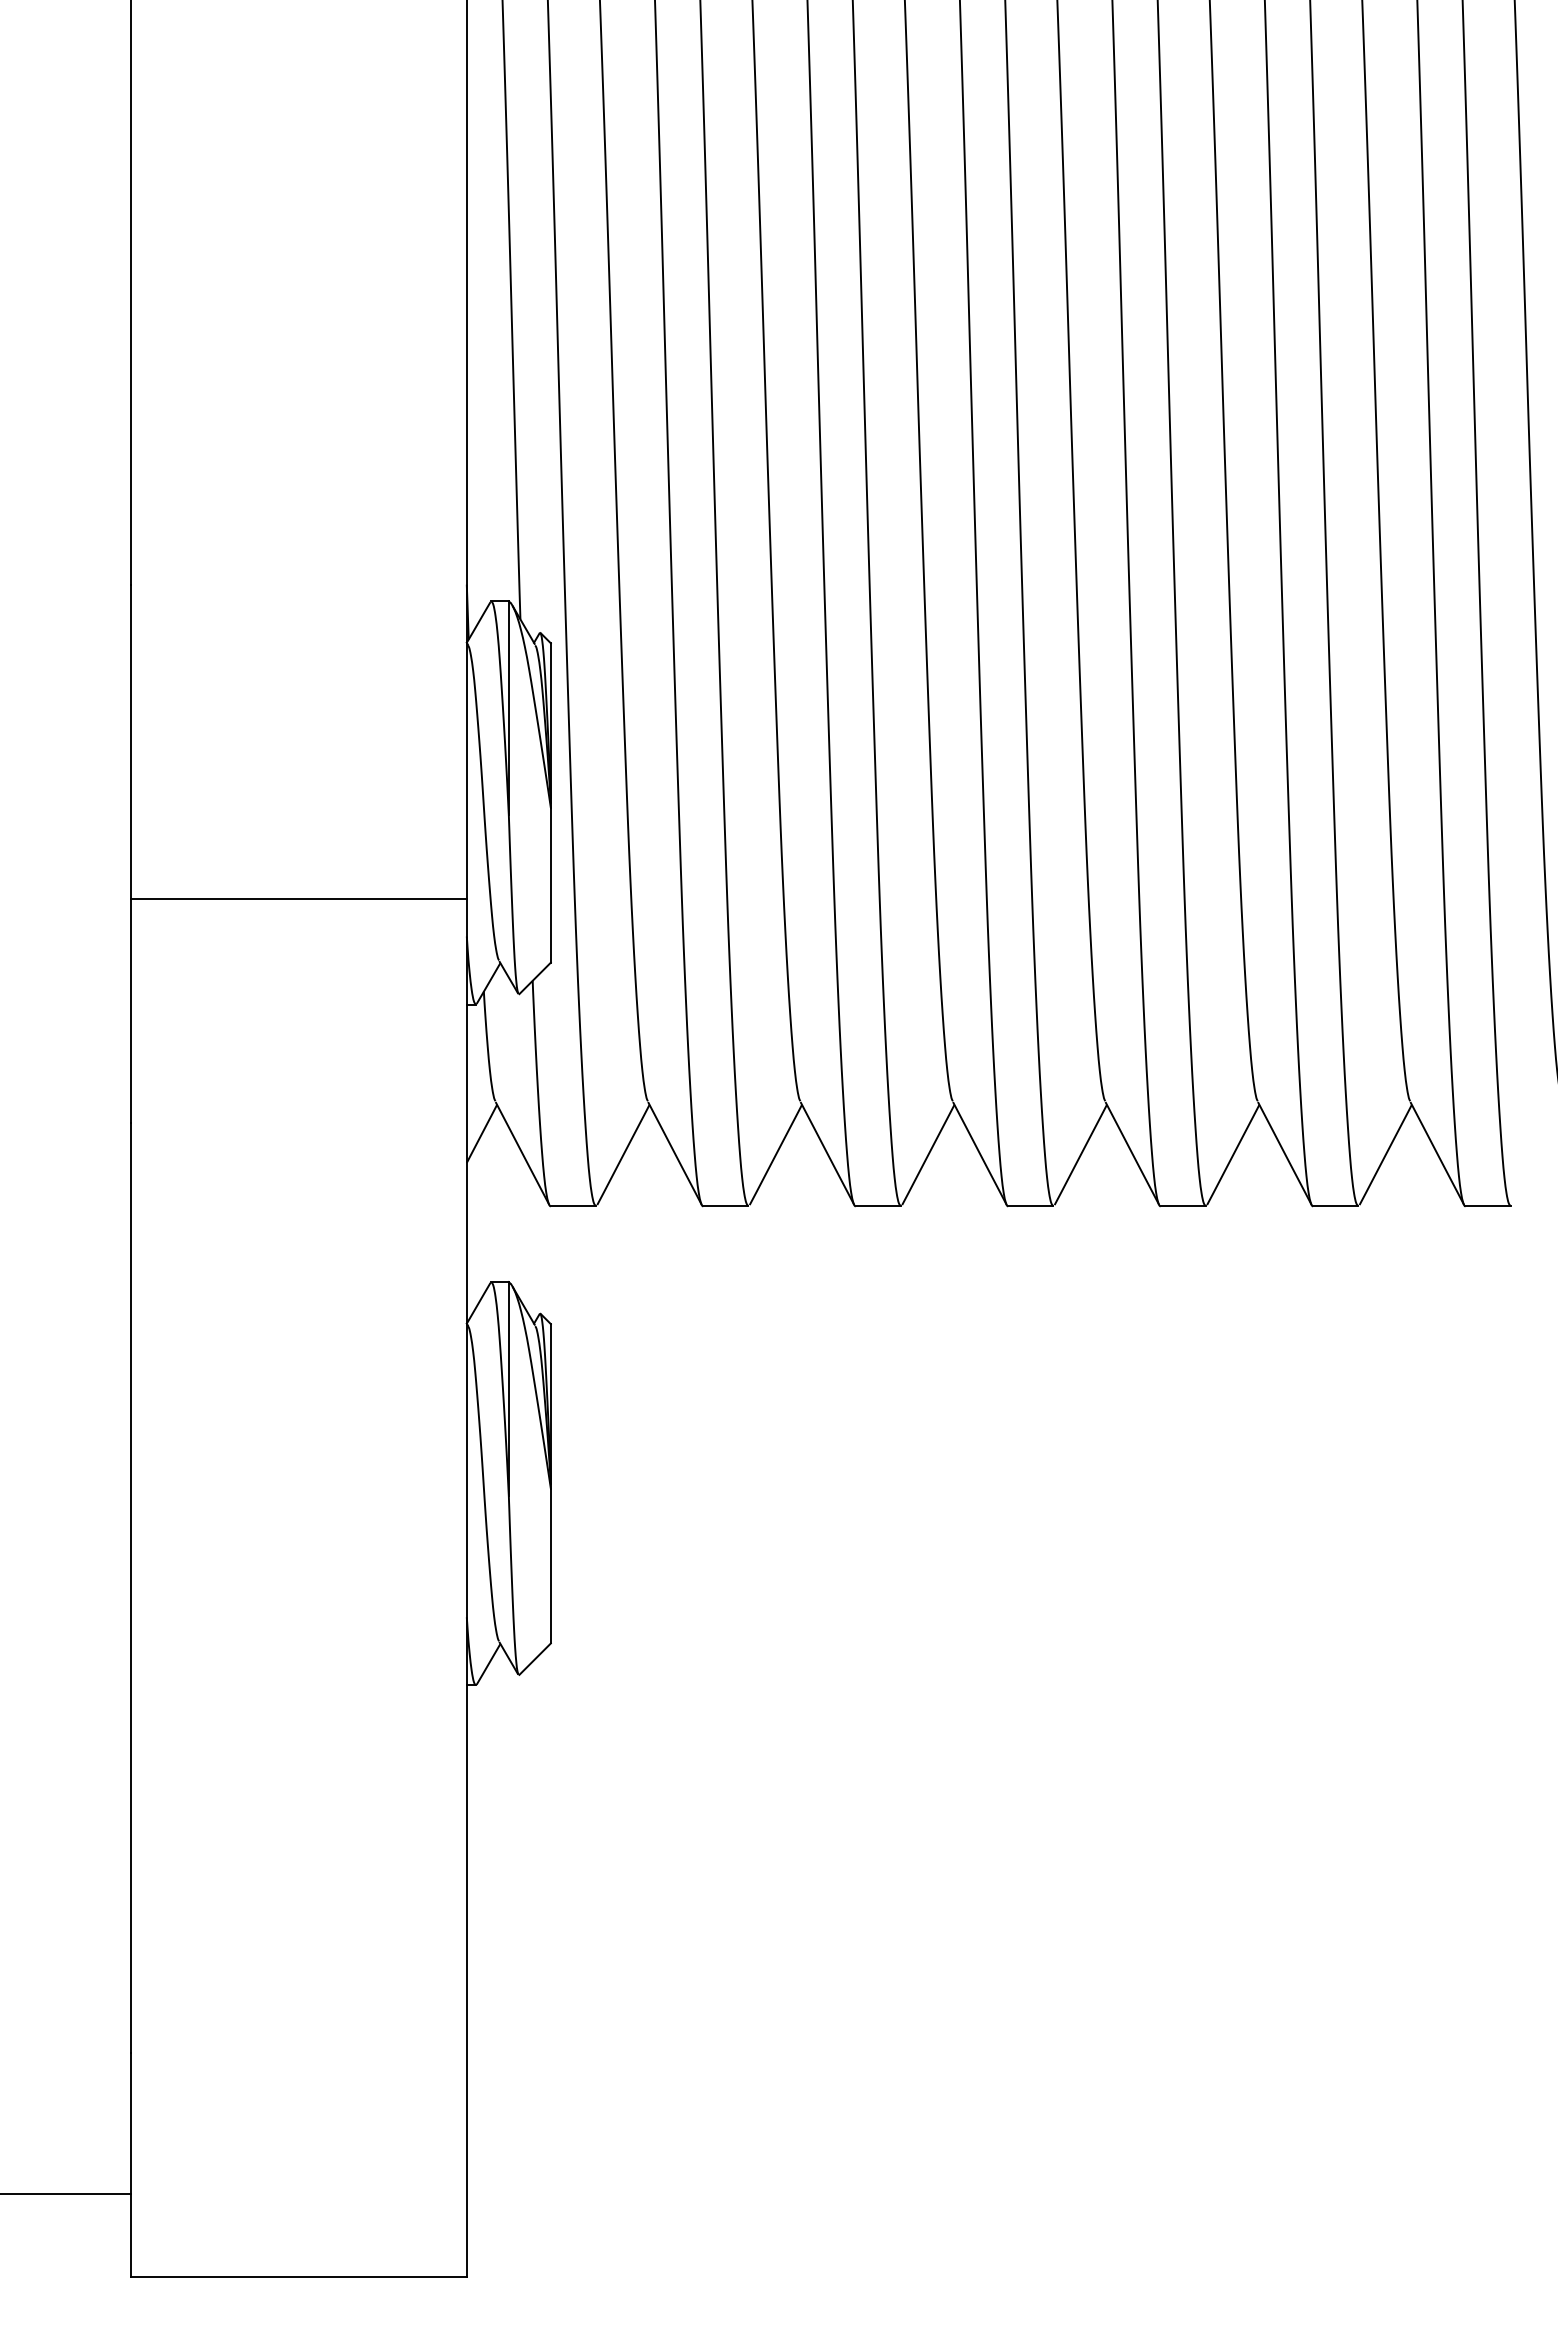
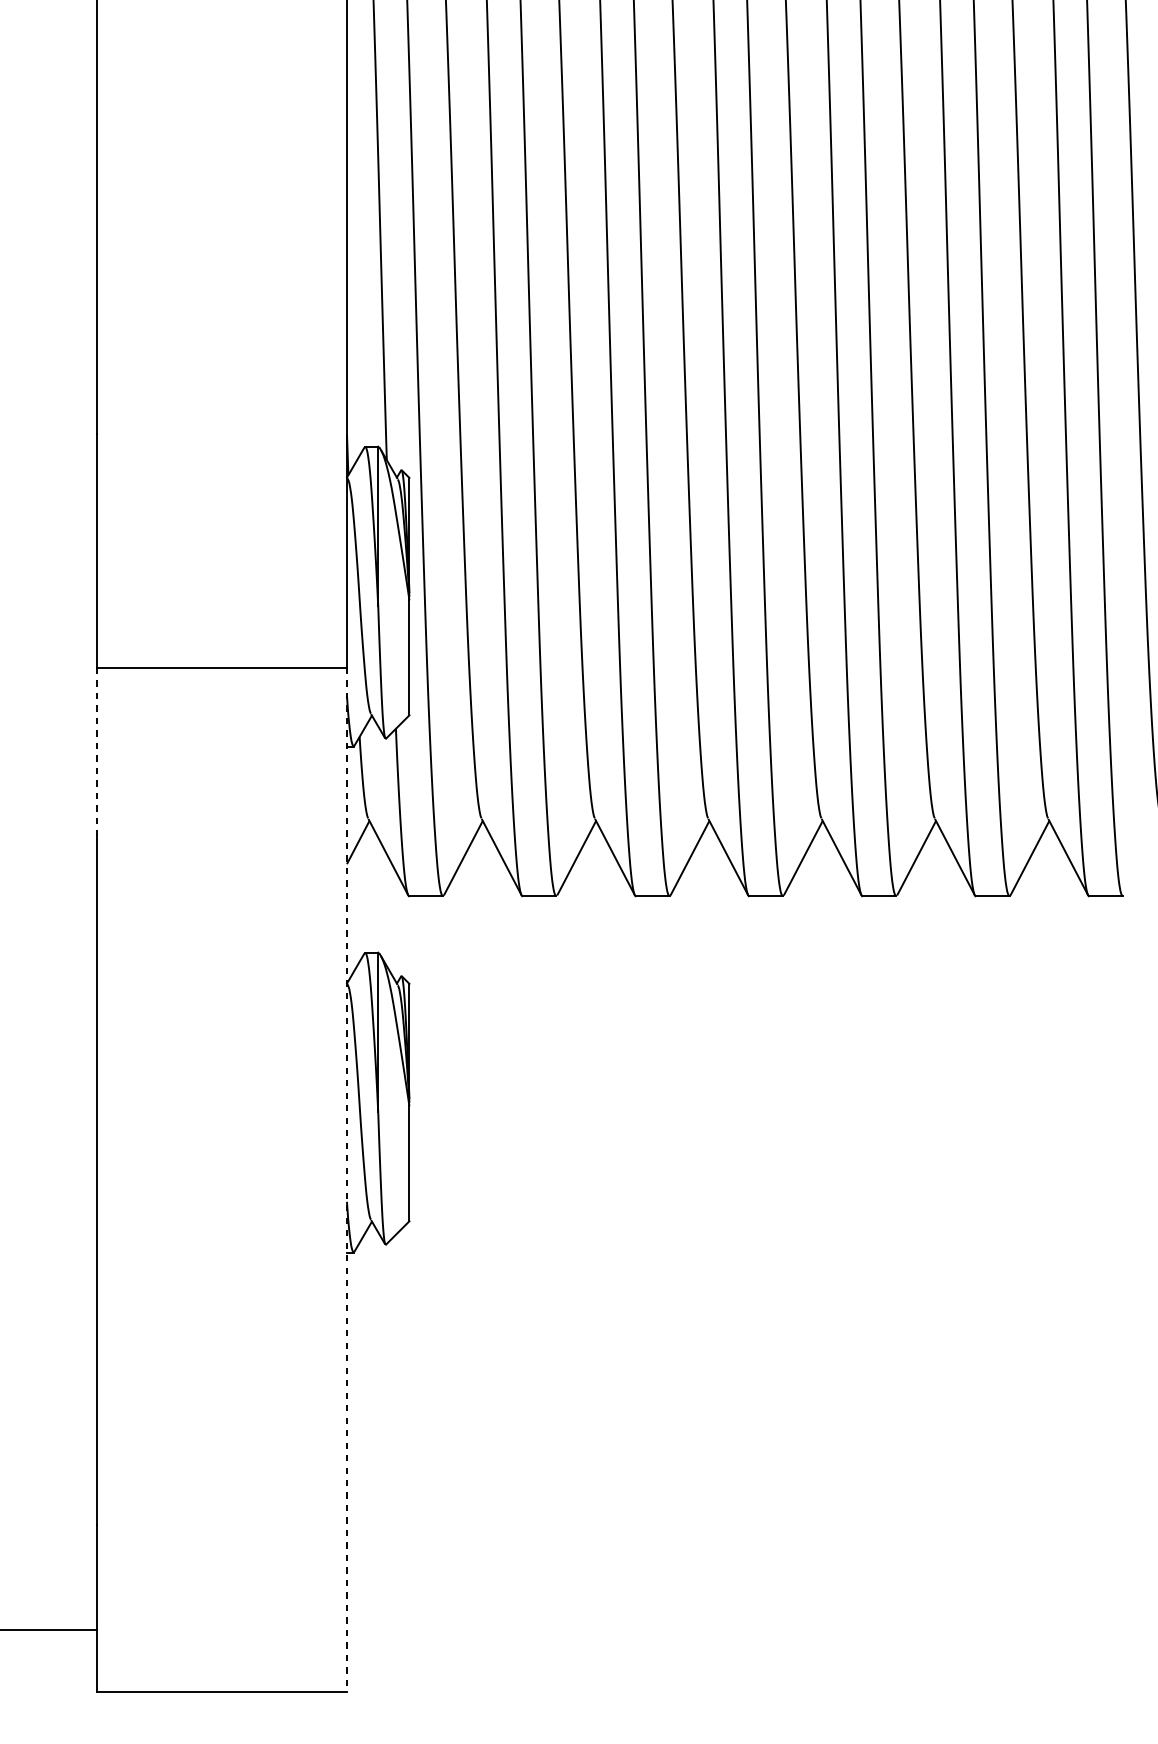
line: (130, 1011) -> (97, 751), solid -> dashed
line: (466, 1587) -> (346, 1179), solid -> dashed

